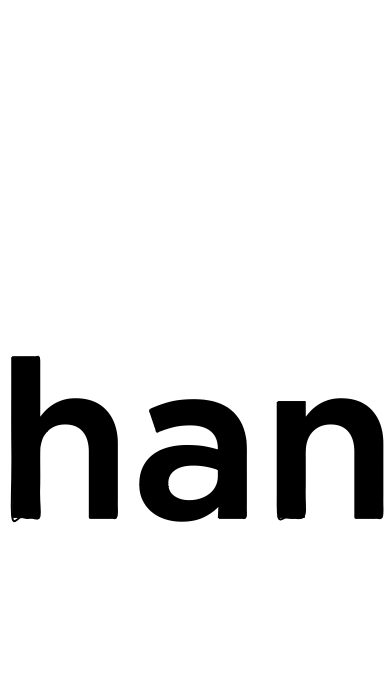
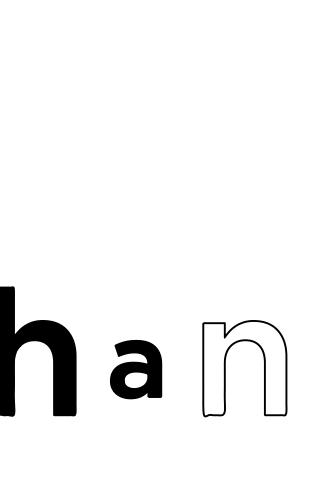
fill: (329, 458) -> (244, 368), removed
part: (192, 460) -> (135, 369), size x0.6

